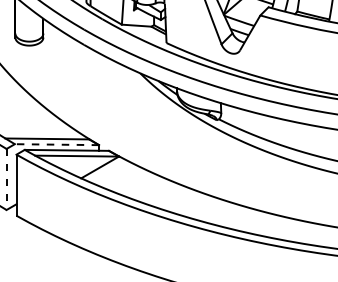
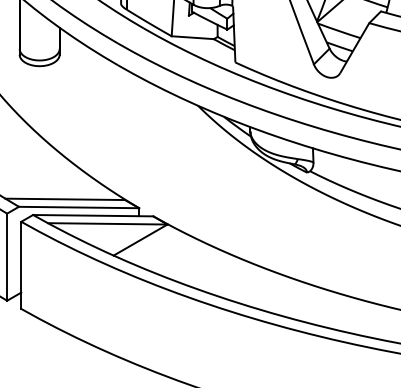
line: (56, 144) -> (78, 207), dashed -> solid
line: (6, 179) -> (7, 257), dashed -> solid

